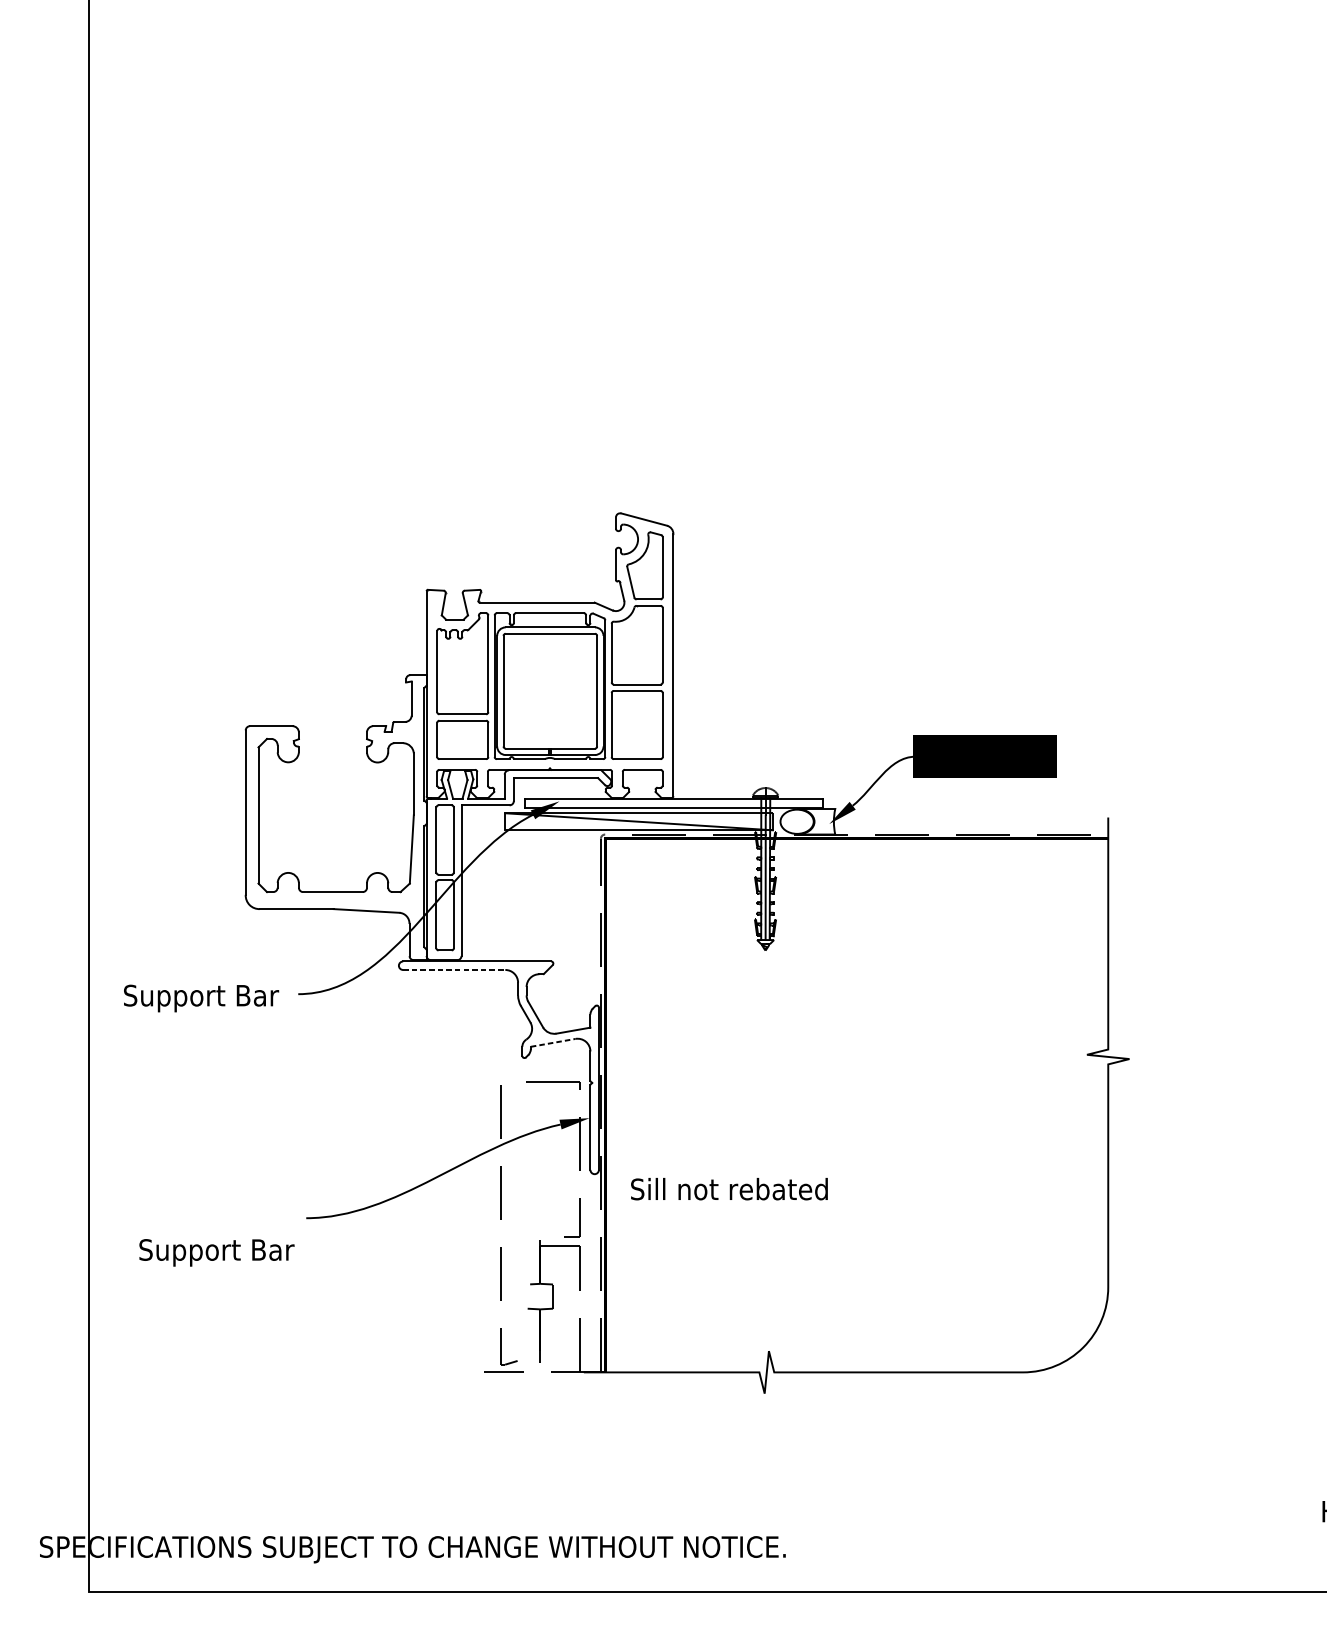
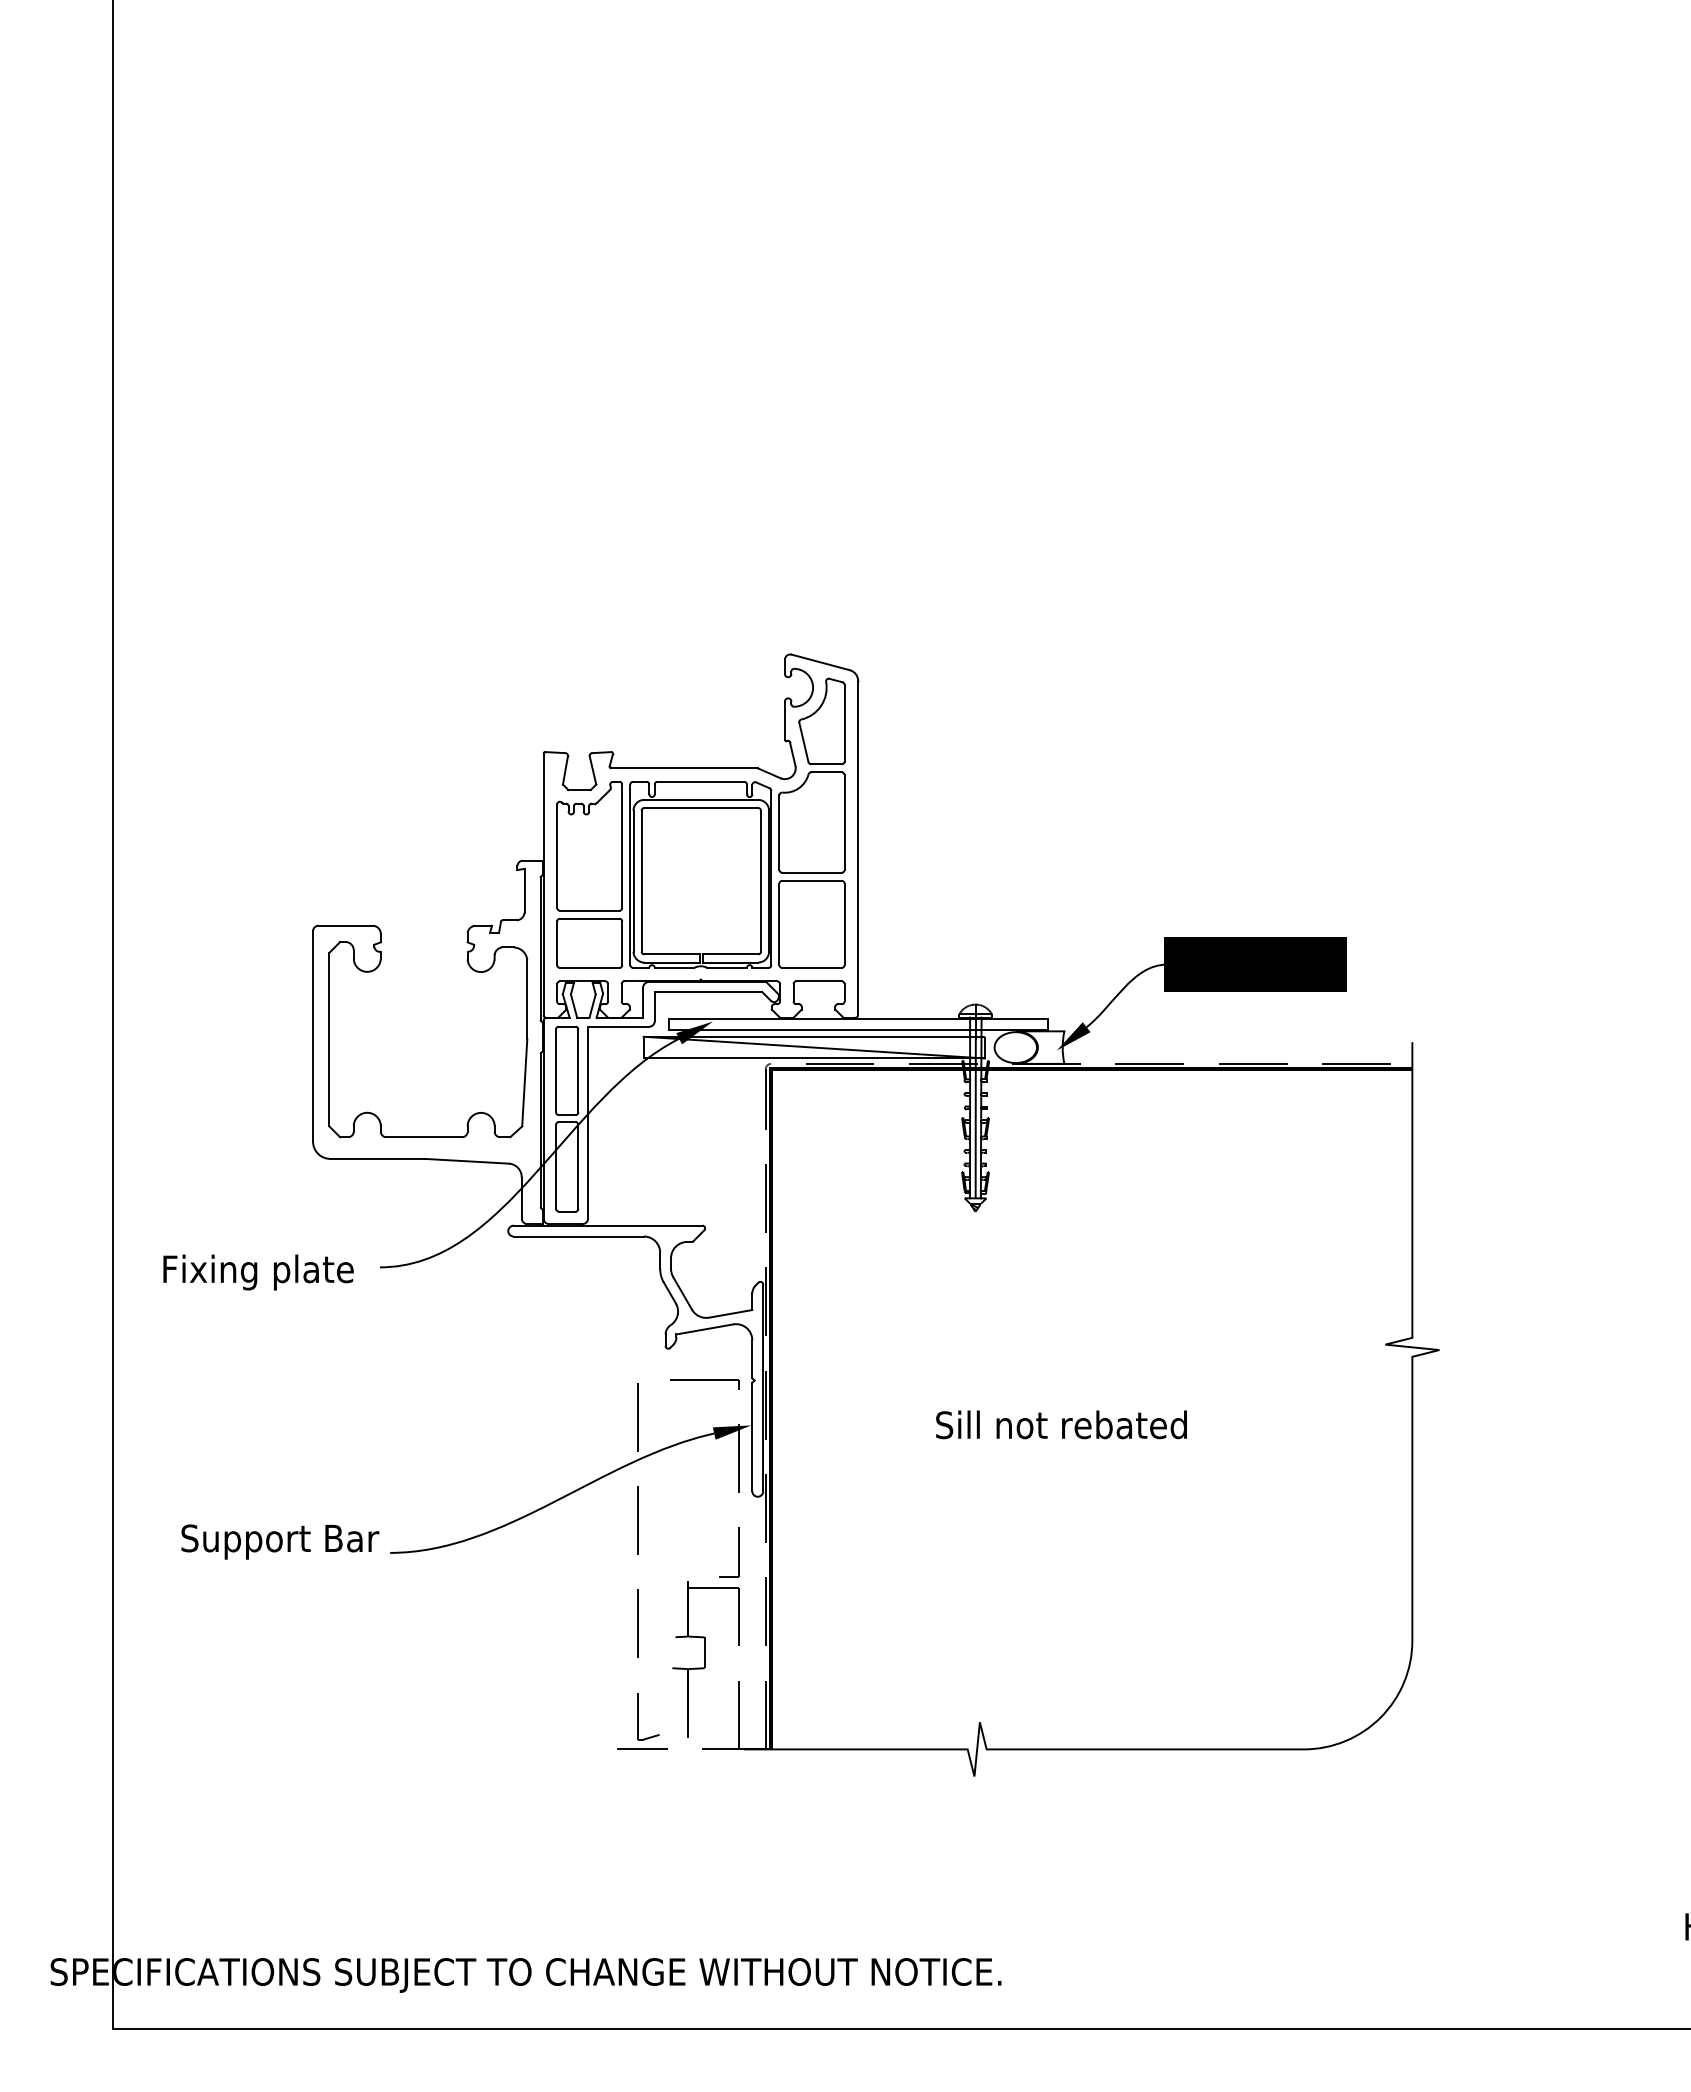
line: (454, 969) -> (579, 1236), dashed -> solid
text: (201, 998) -> (256, 1272), Support Bar -> Fixing plate
line: (552, 1042) -> (704, 1329), dashed -> solid
text: (729, 1188) -> (1061, 1424), moved
text: (217, 1252) -> (280, 1541), moved

